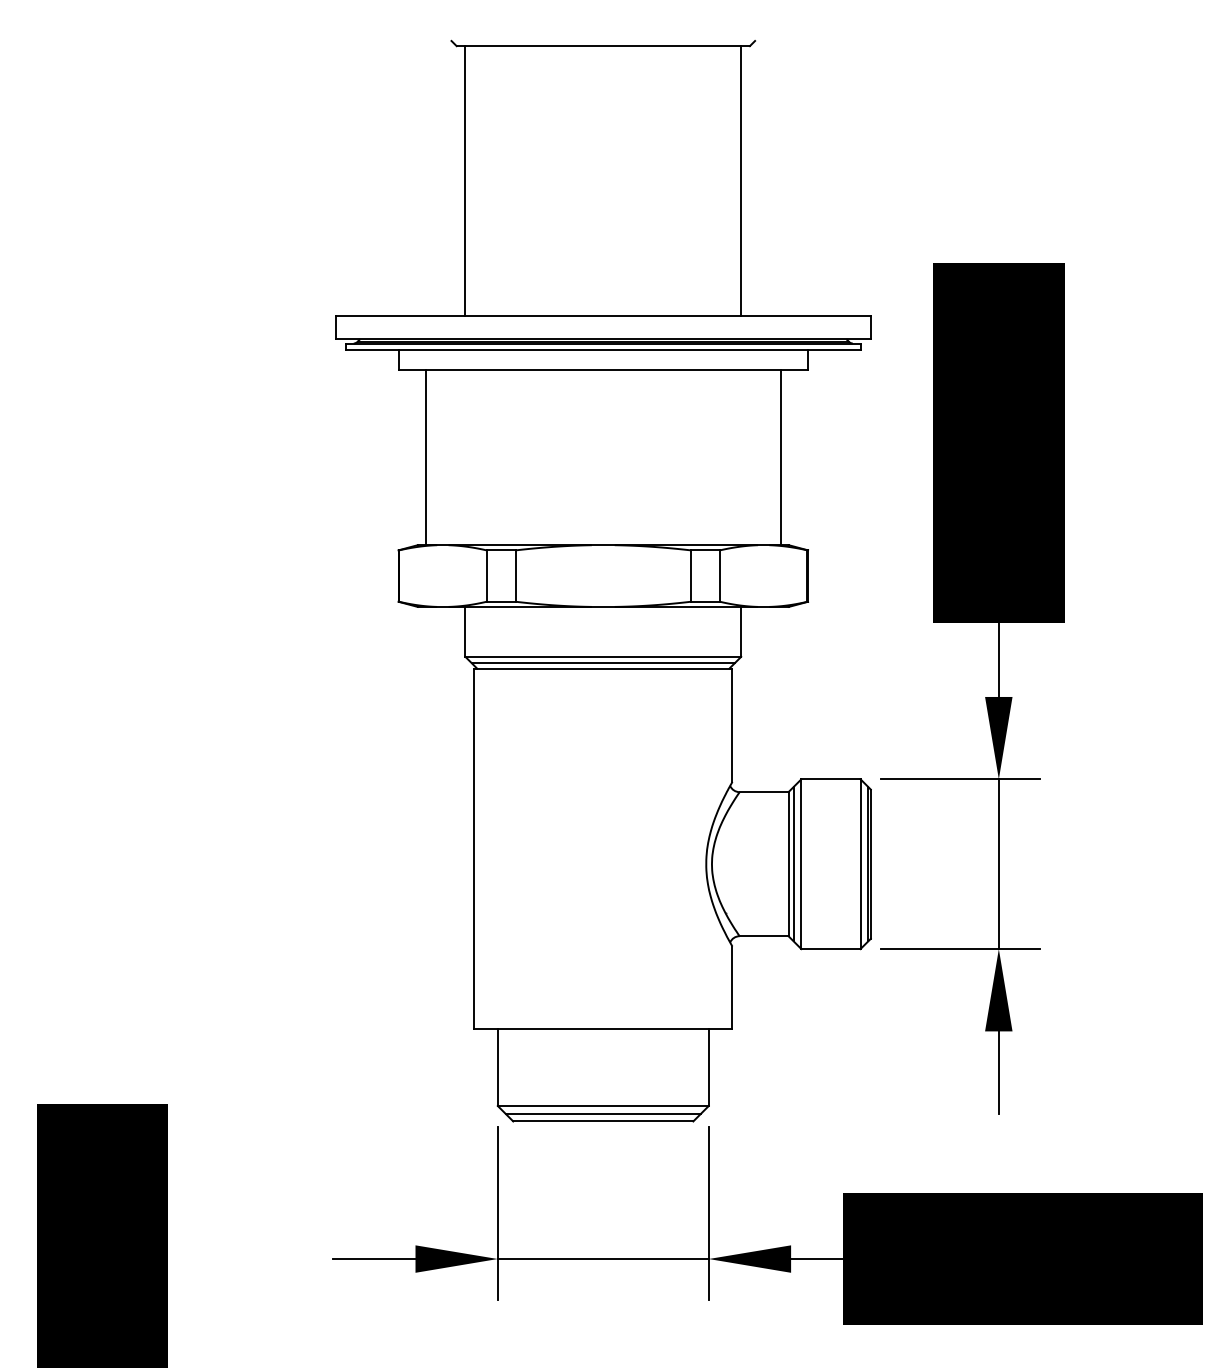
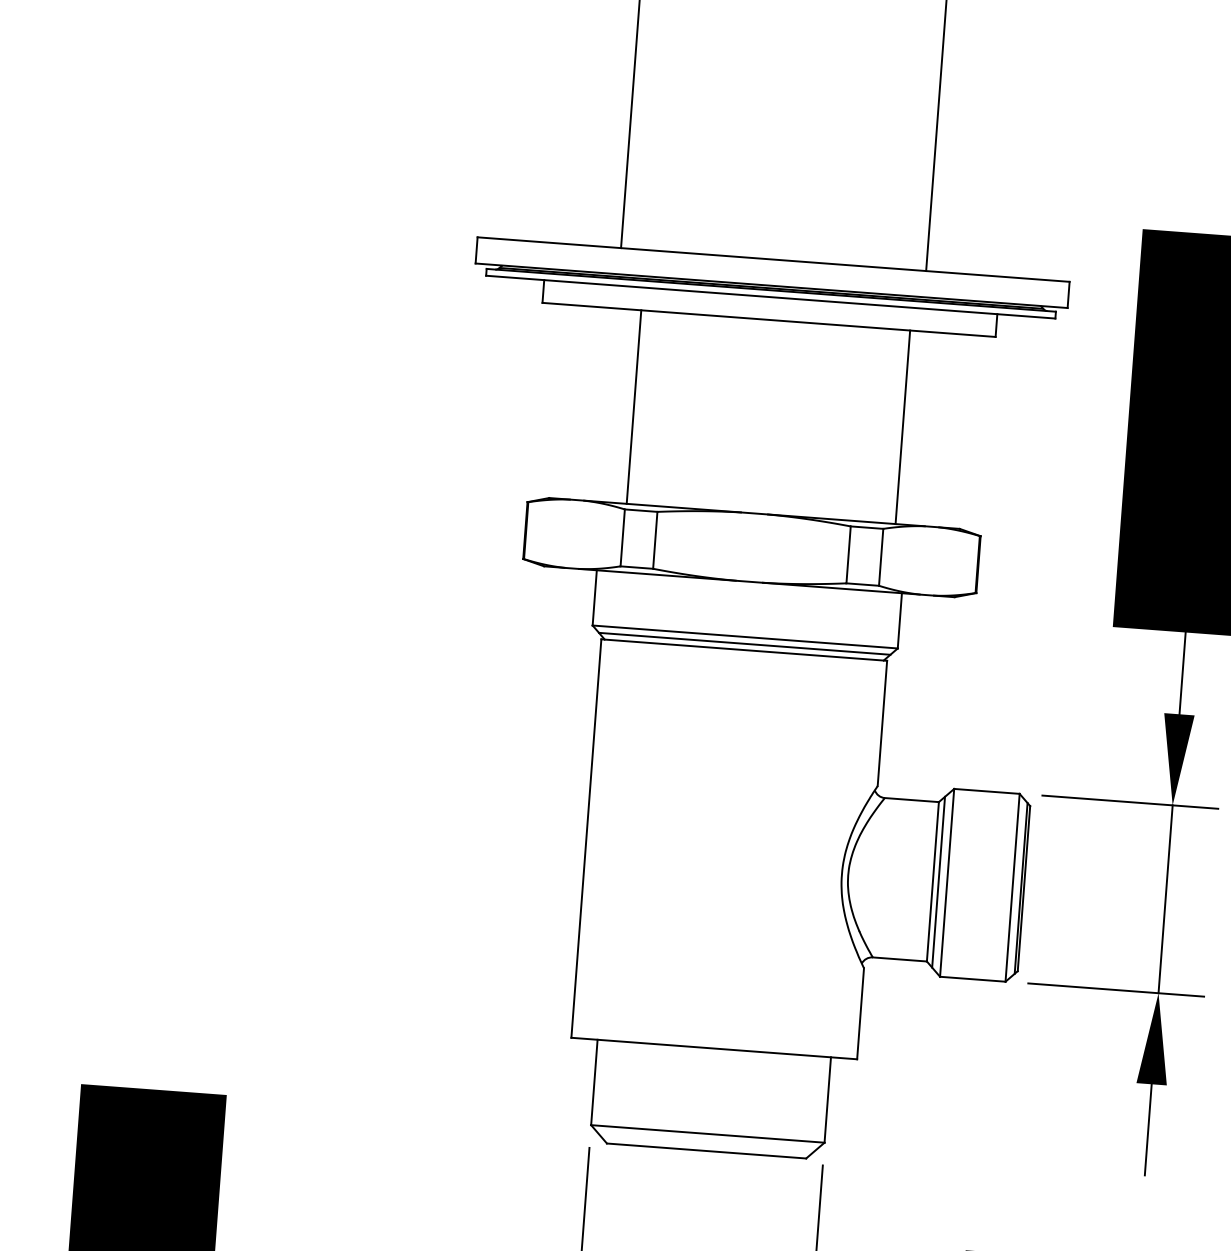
line: (425, 457) -> (633, 406), moved
line: (780, 457) -> (902, 427), moved
line: (603, 1113) -> (707, 1142), removed

